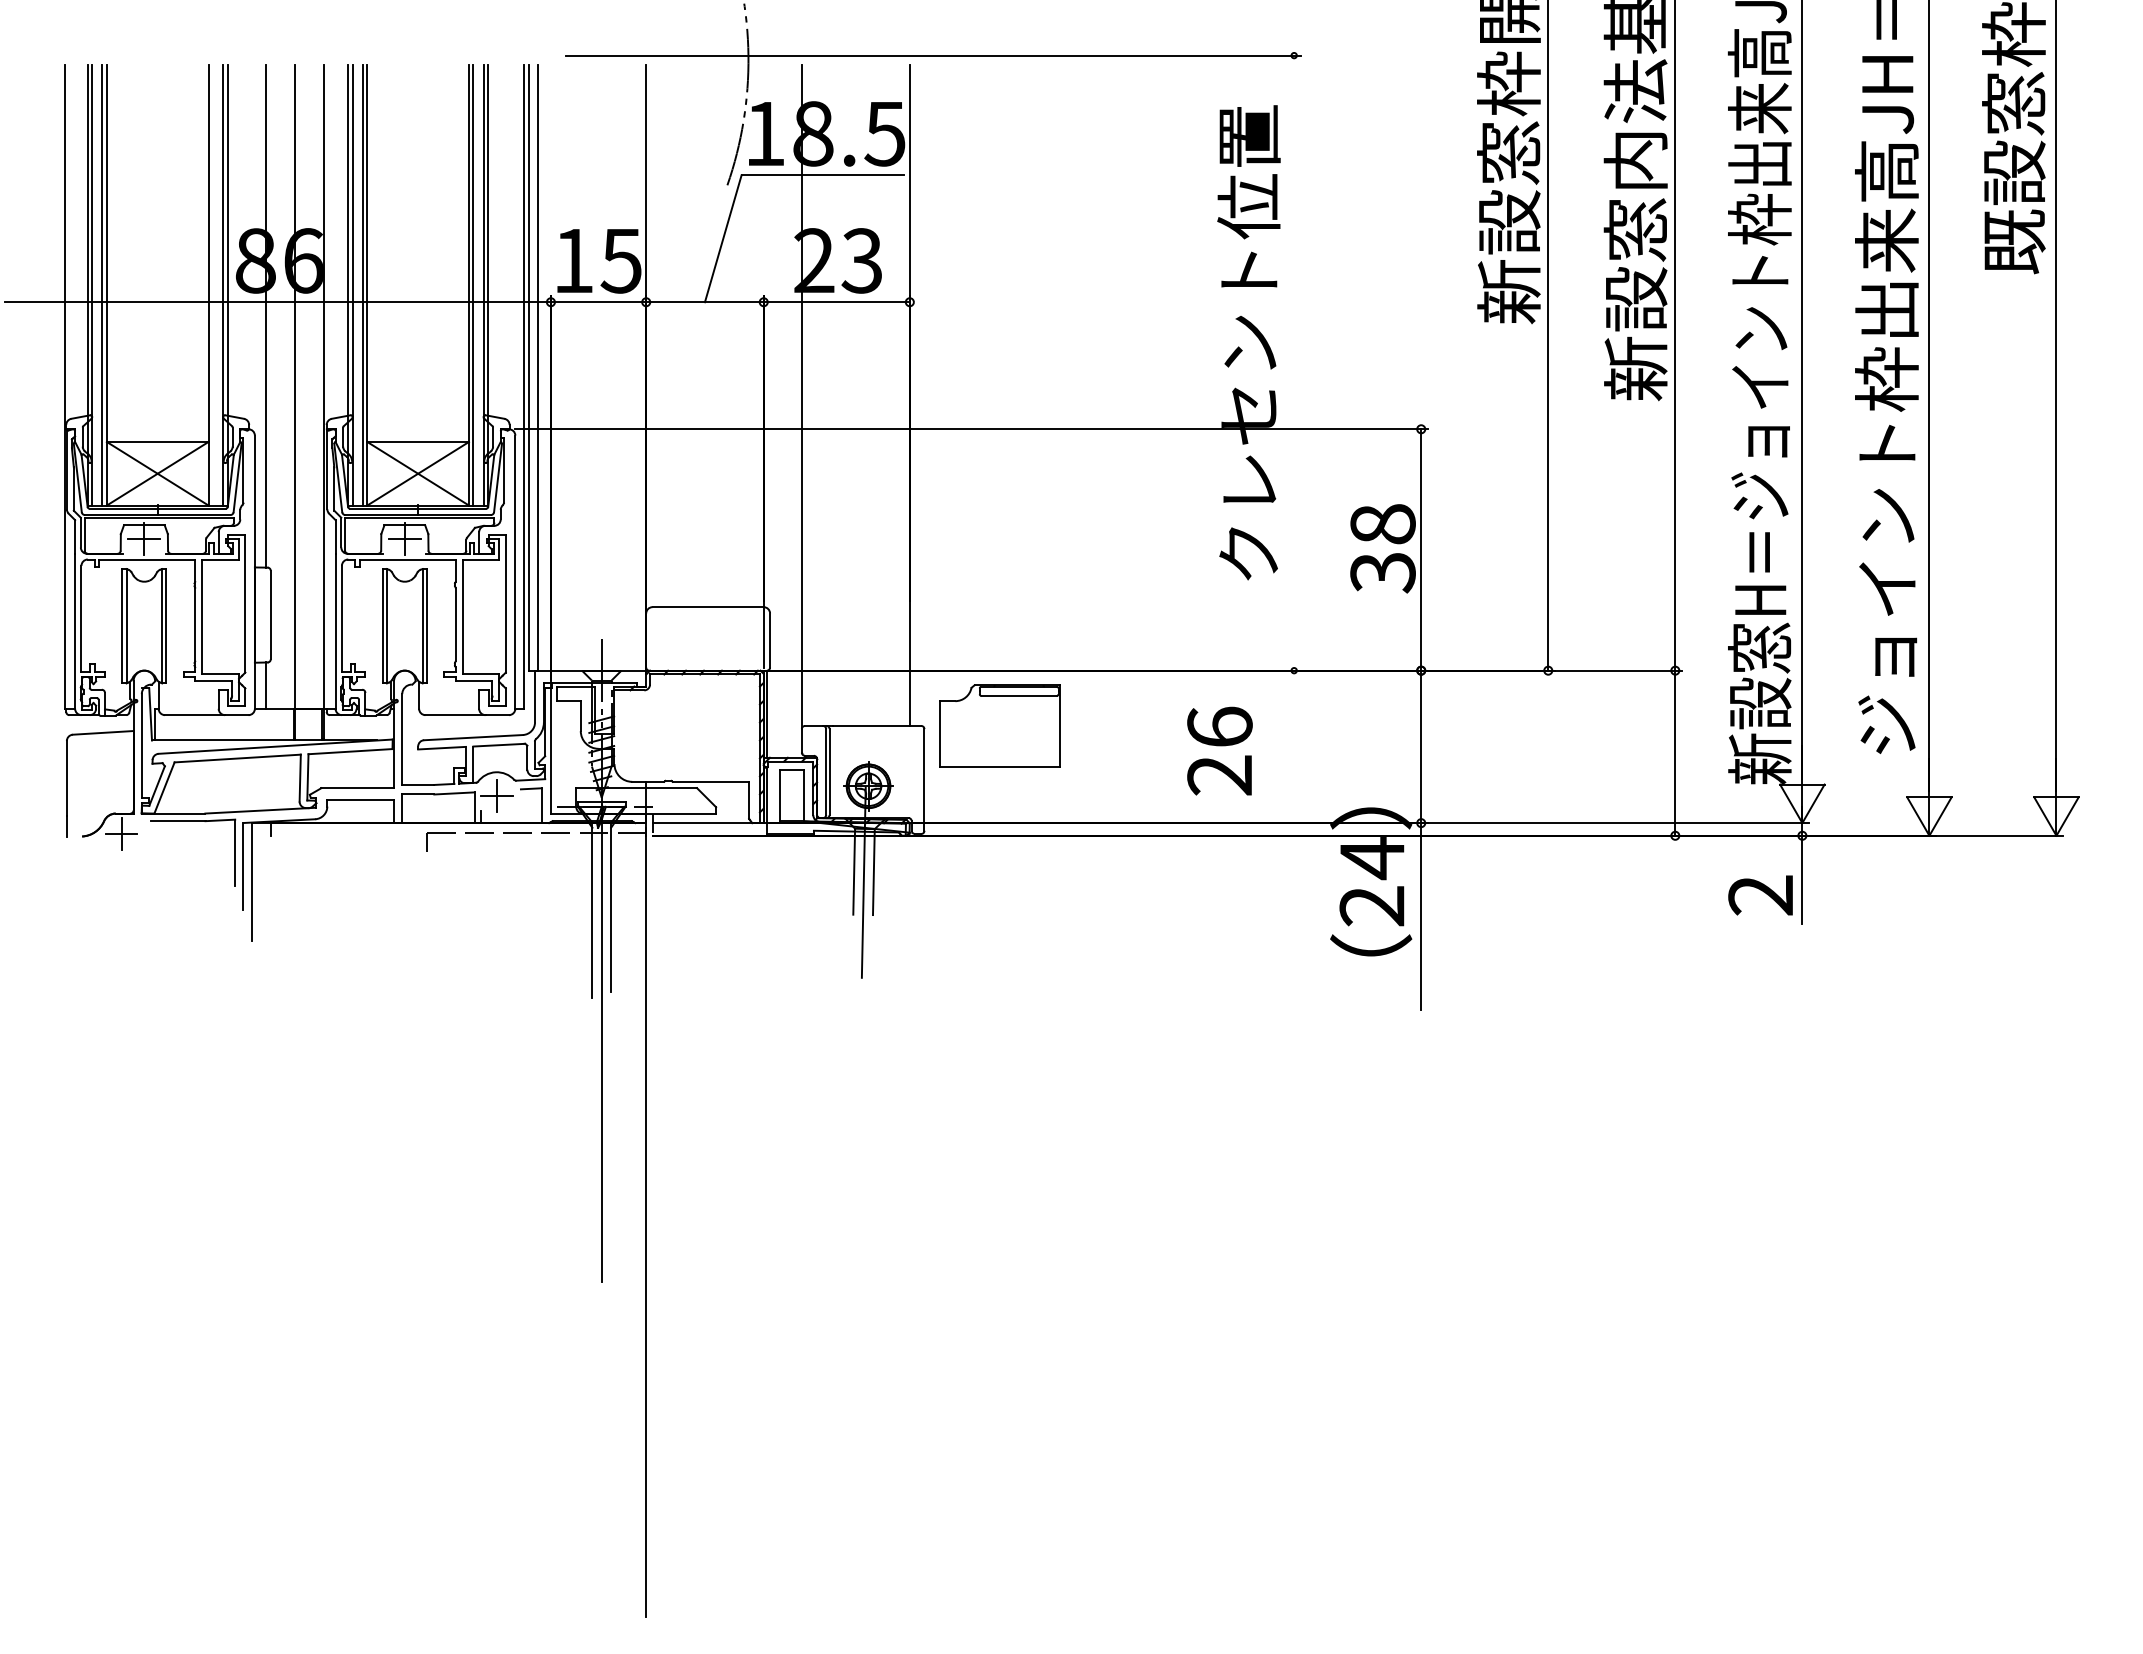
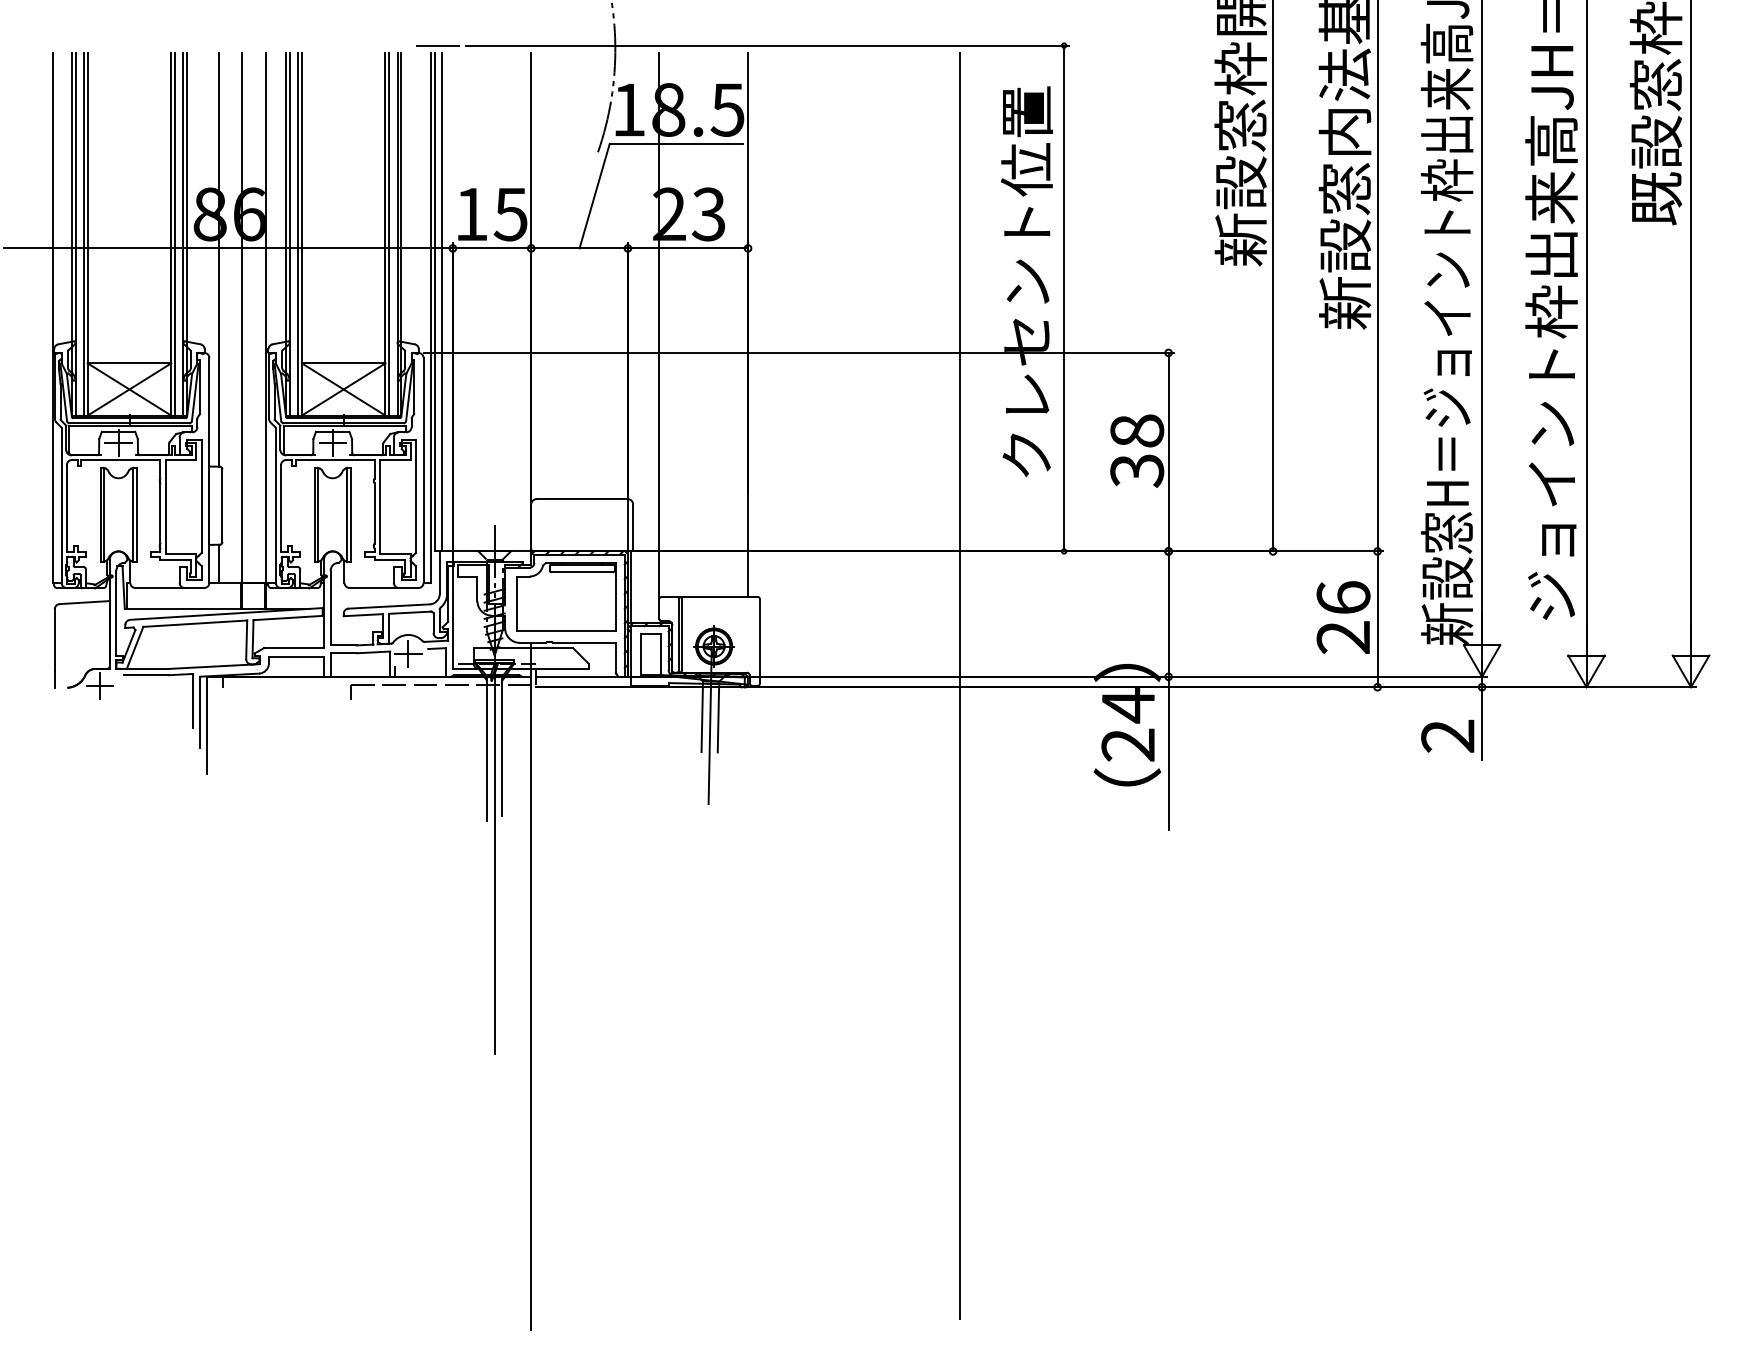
line: (532, 55) -> (437, 45), added
line: (212, 285) -> (174, 234), added
line: (1294, 362) -> (1064, 297), added
part: (999, 725) -> (566, 596), moved
text: (1219, 750) -> (1343, 617), moved
line: (1167, 834) -> (959, 686), added

